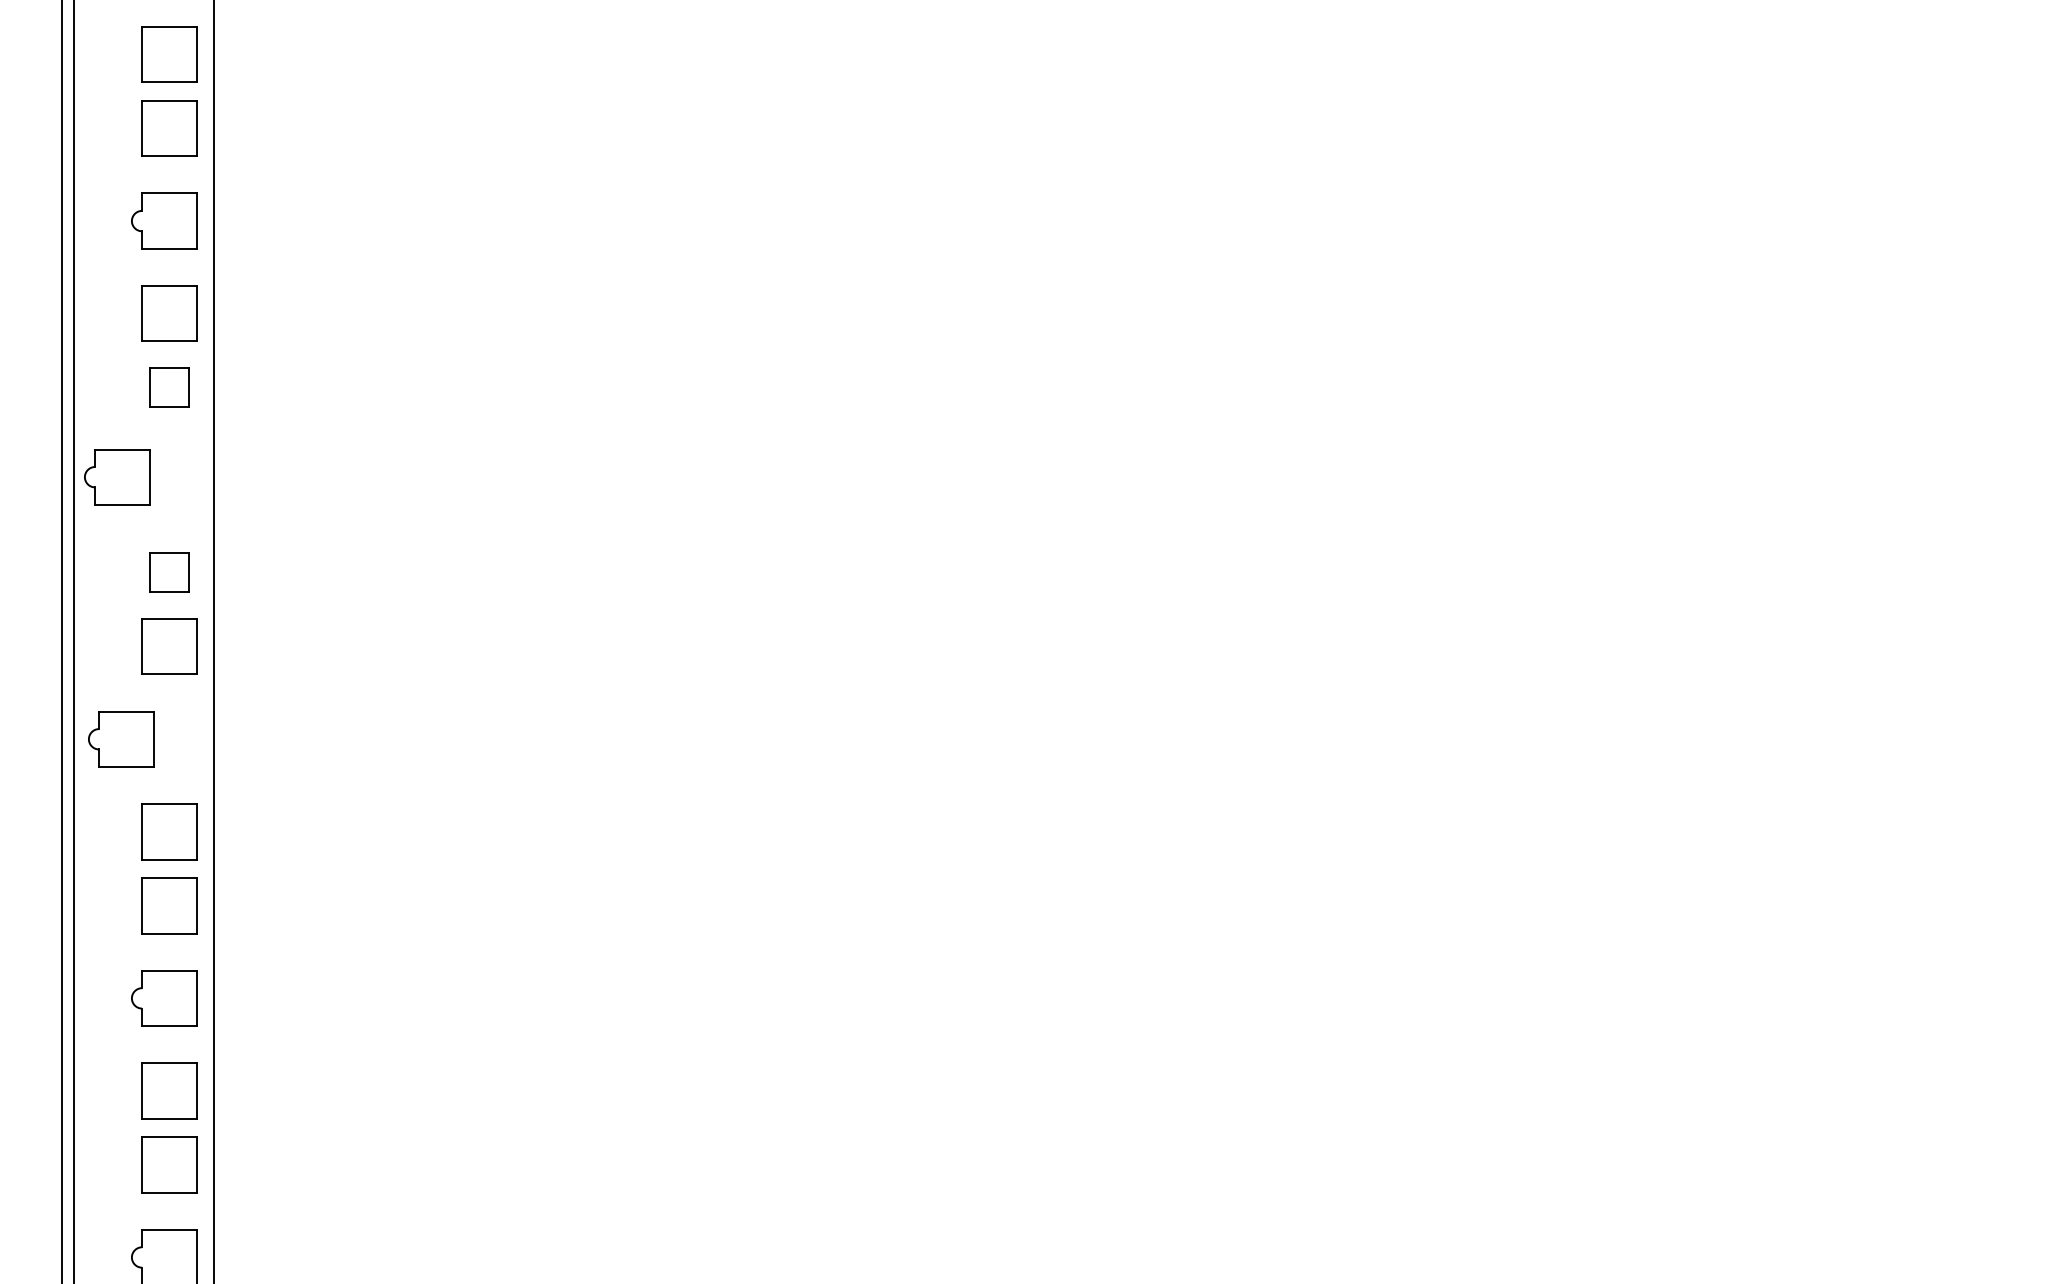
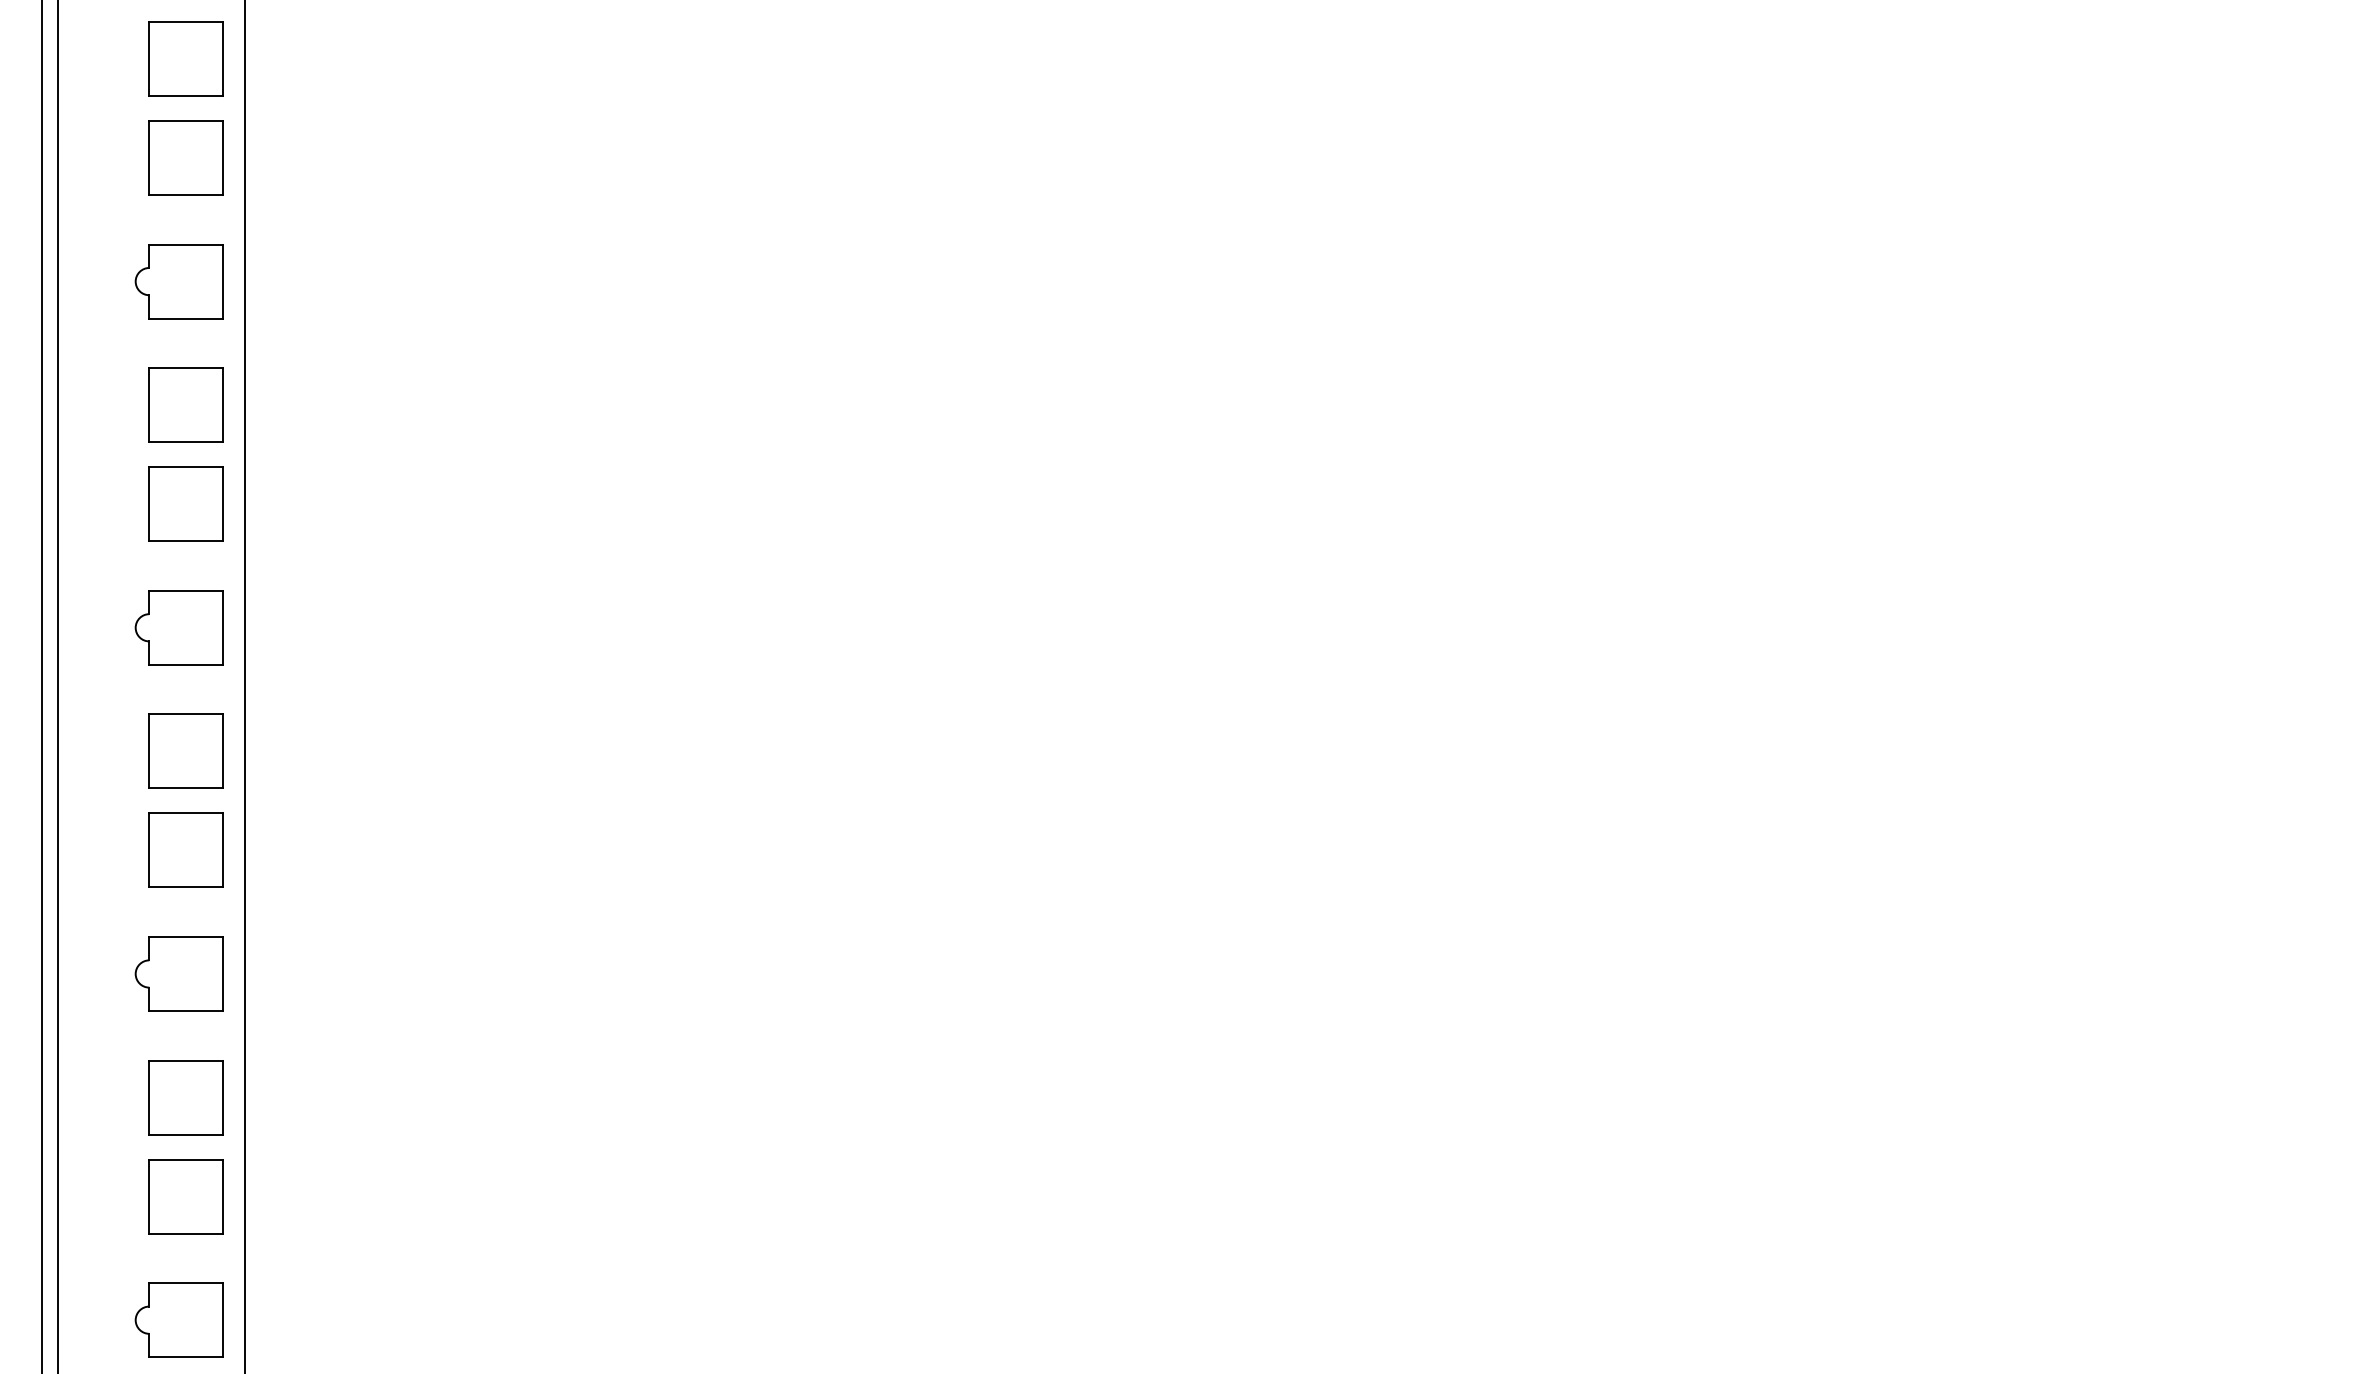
part: (169, 387) -> (185, 157), size x1.43
part: (117, 477) -> (179, 282), moved
part: (169, 572) -> (185, 404), size x1.43
part: (121, 739) -> (179, 628), moved

